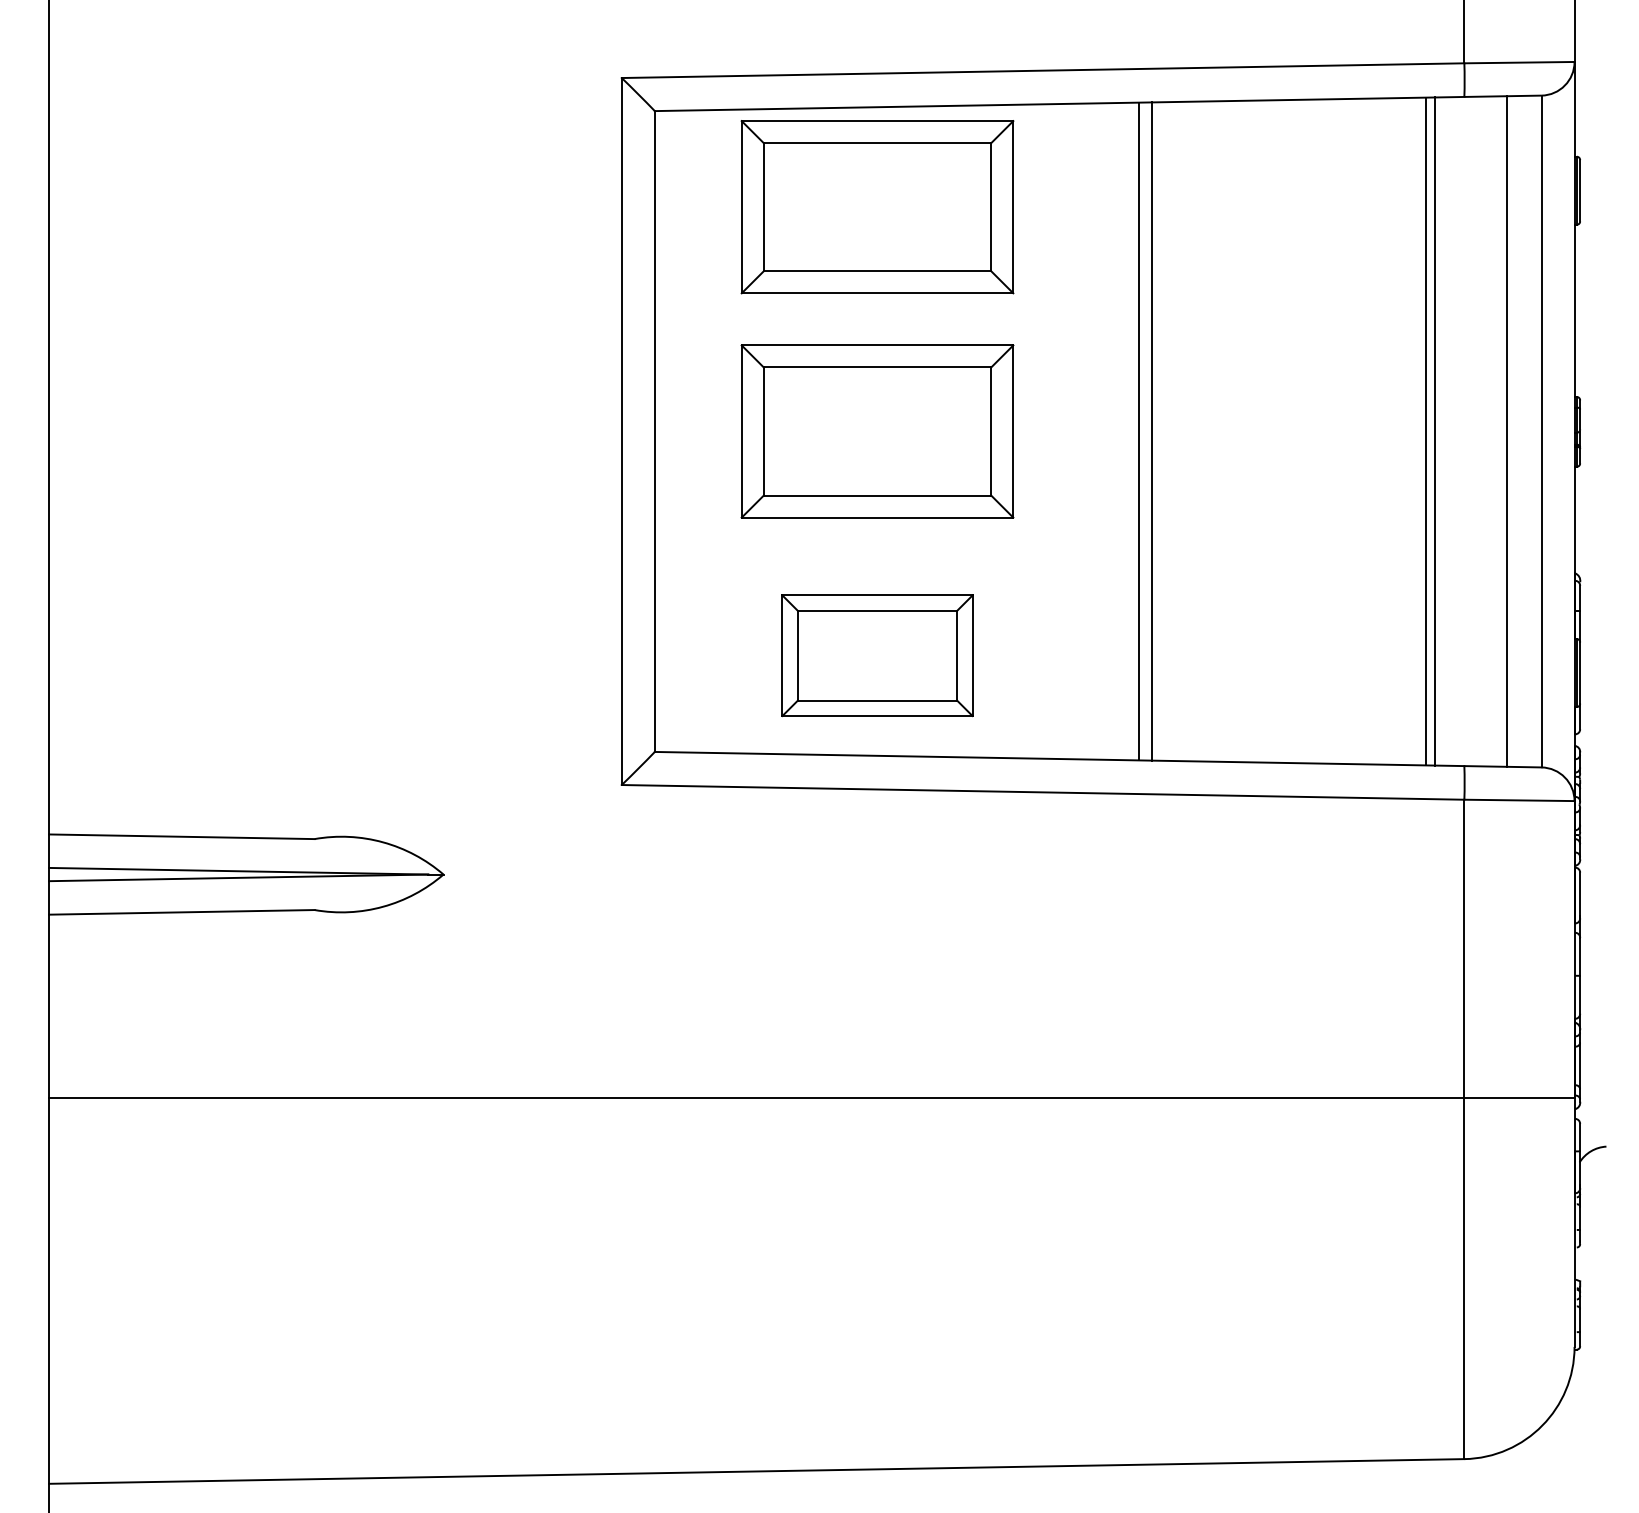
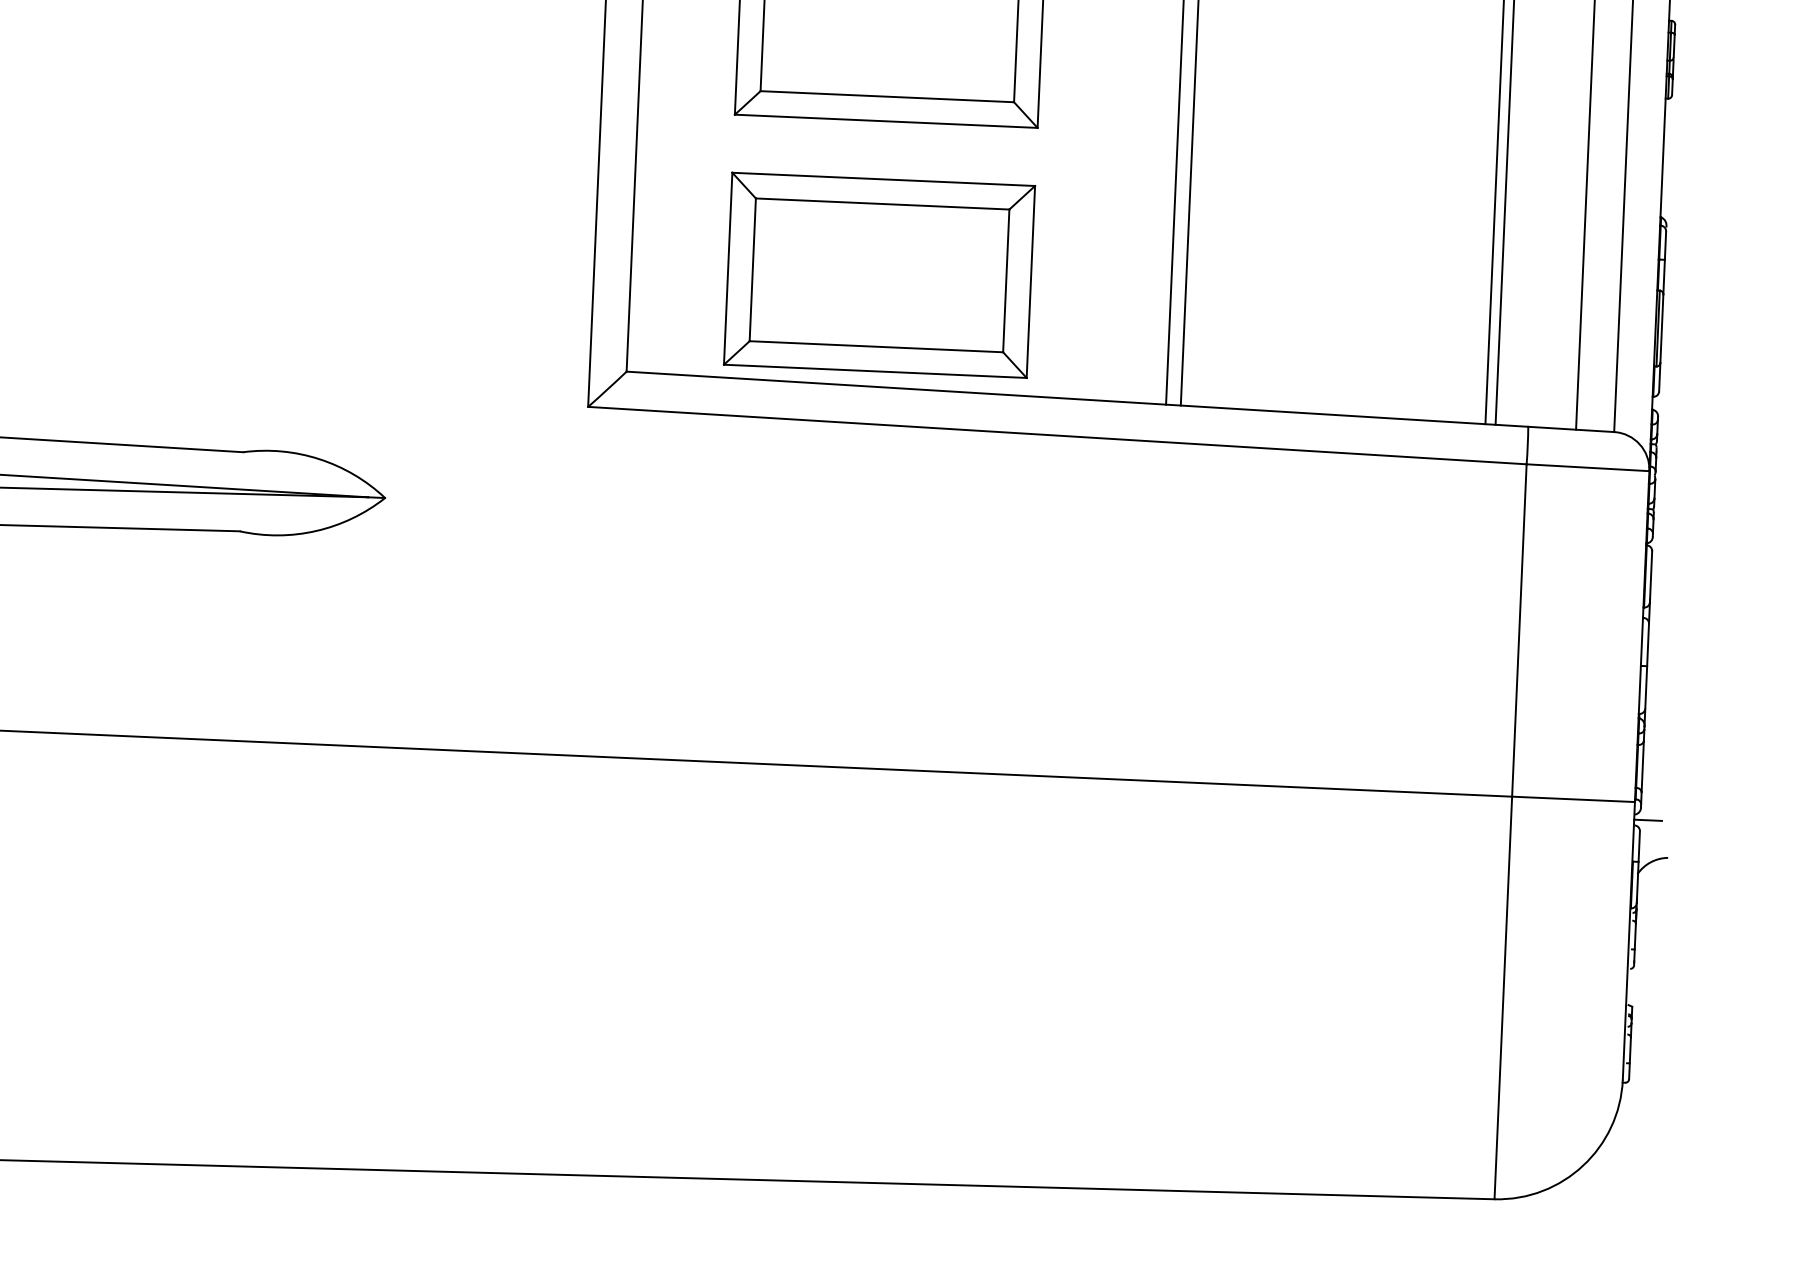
part: (877, 655) -> (879, 274), size x1.43
line: (1586, 1113) -> (1647, 819), added

